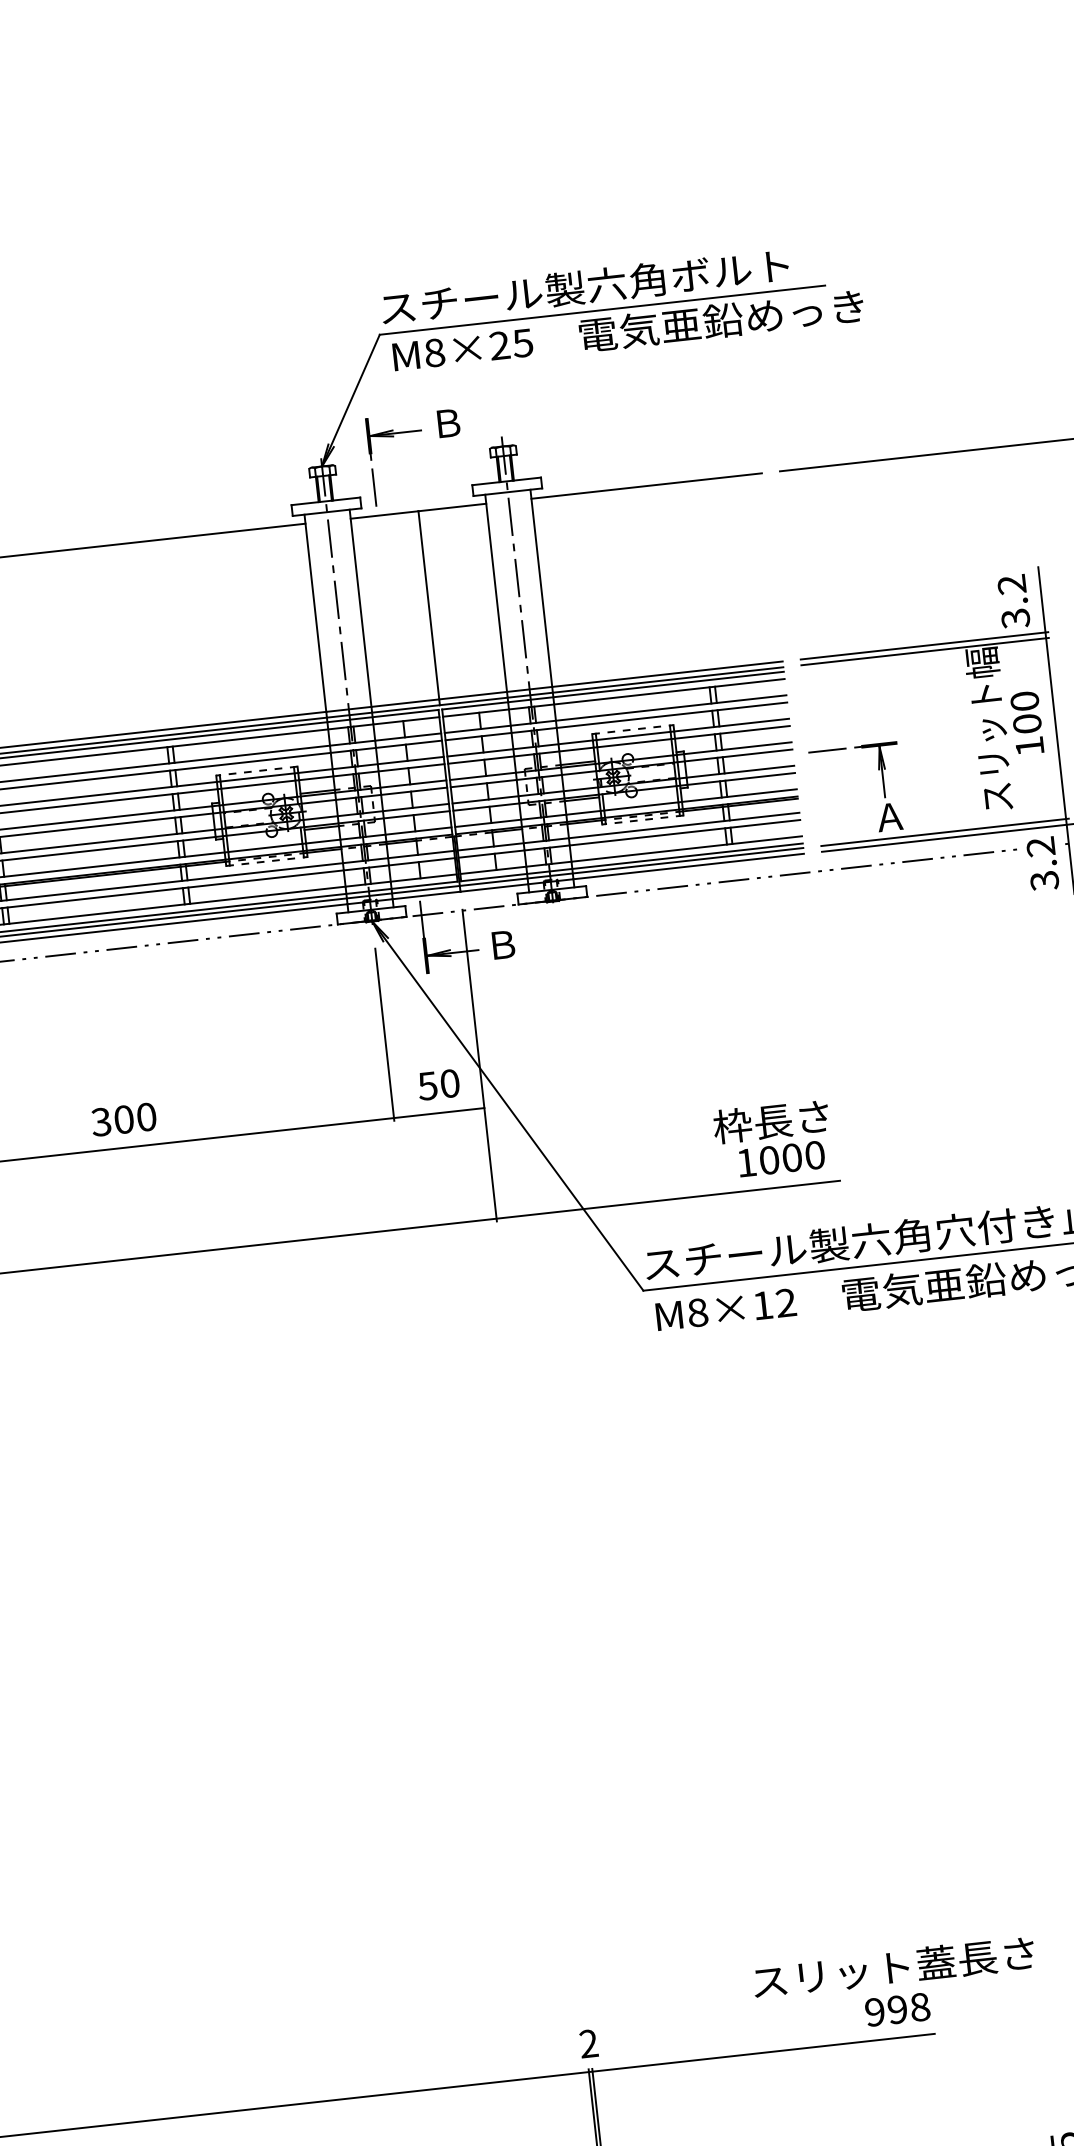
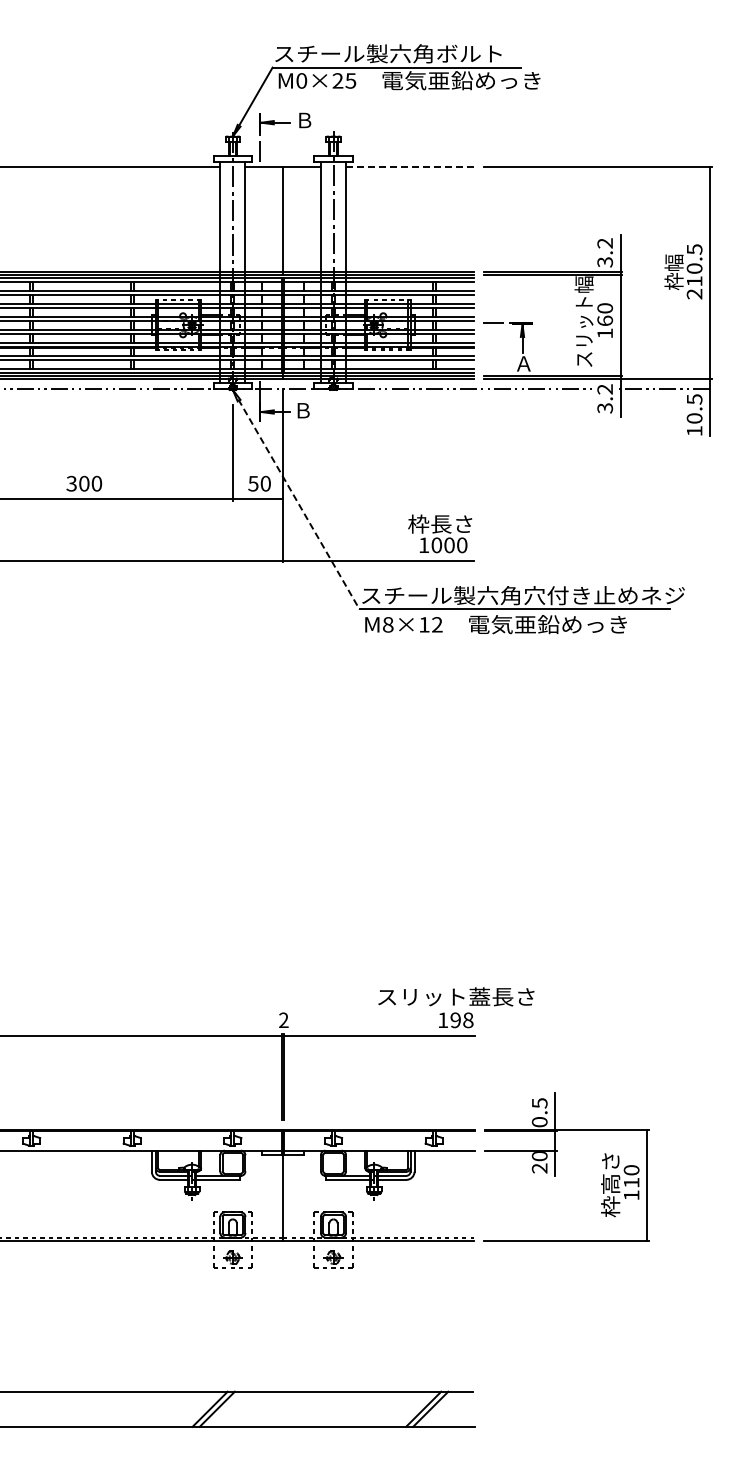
text: (434, 352) -> (301, 80), M8×25 -> M0×25
line: (647, 486) -> (410, 167), solid -> dashed
text: (1026, 723) -> (604, 320), 100 -> 160
line: (508, 1105) -> (296, 499), solid -> dashed
text: (875, 2012) -> (443, 1020), 998 -> 198

